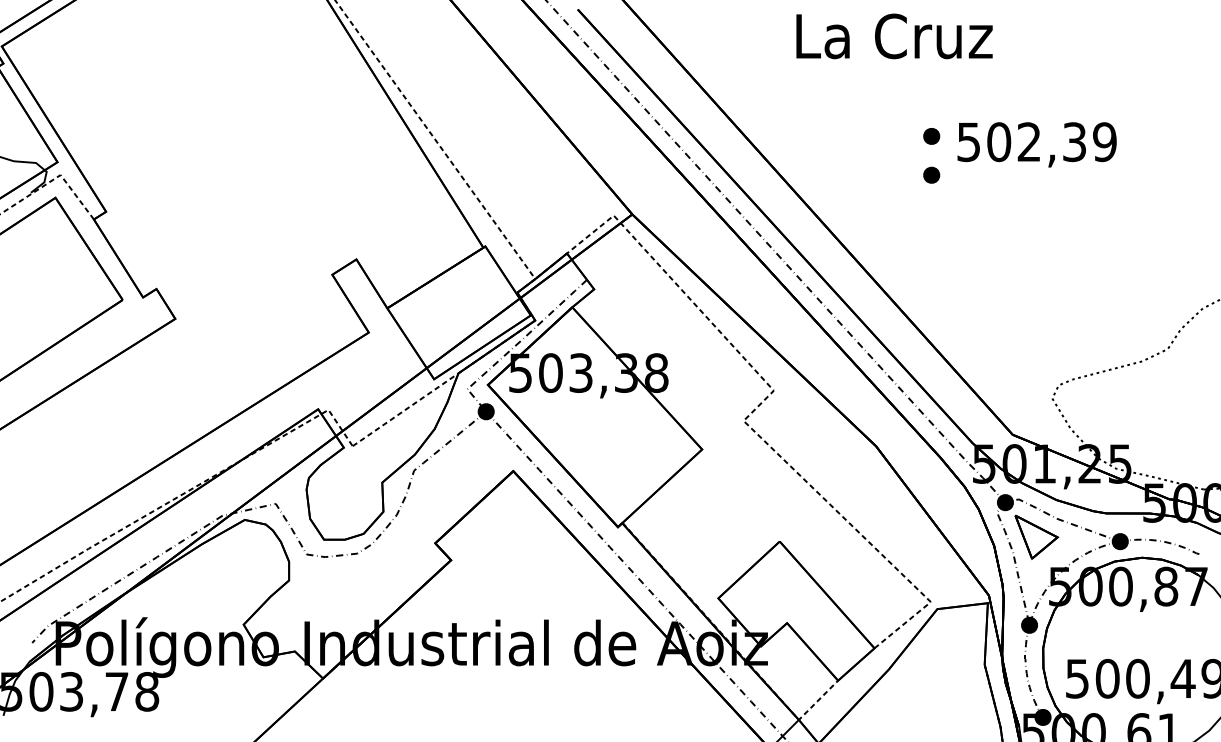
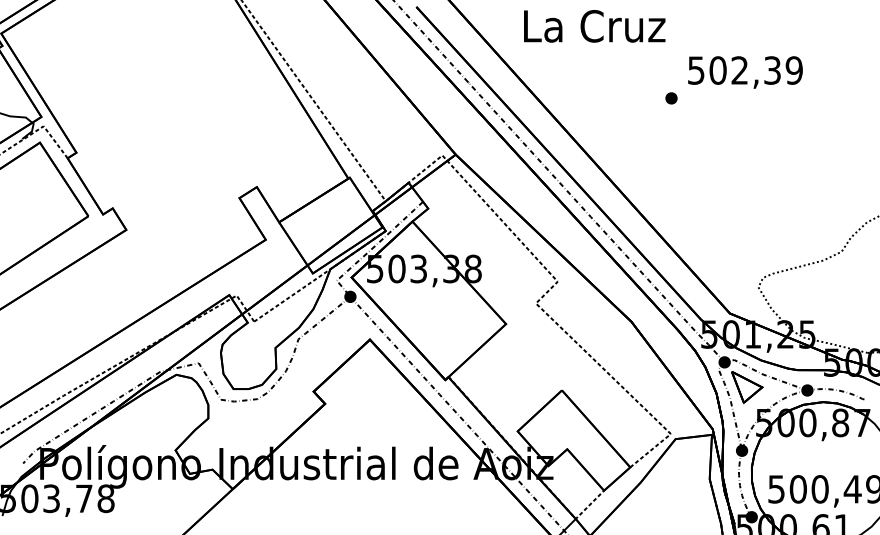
text: (894, 36) -> (594, 26), moved
text: (1037, 144) -> (745, 72), moved
part: (931, 175) -> (671, 126), removed

